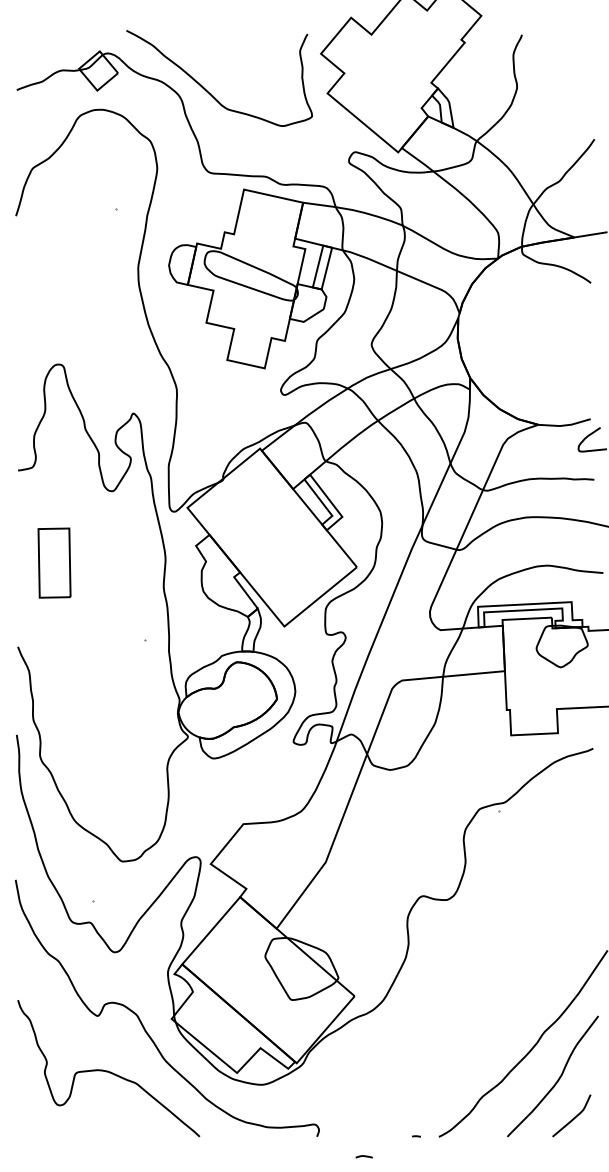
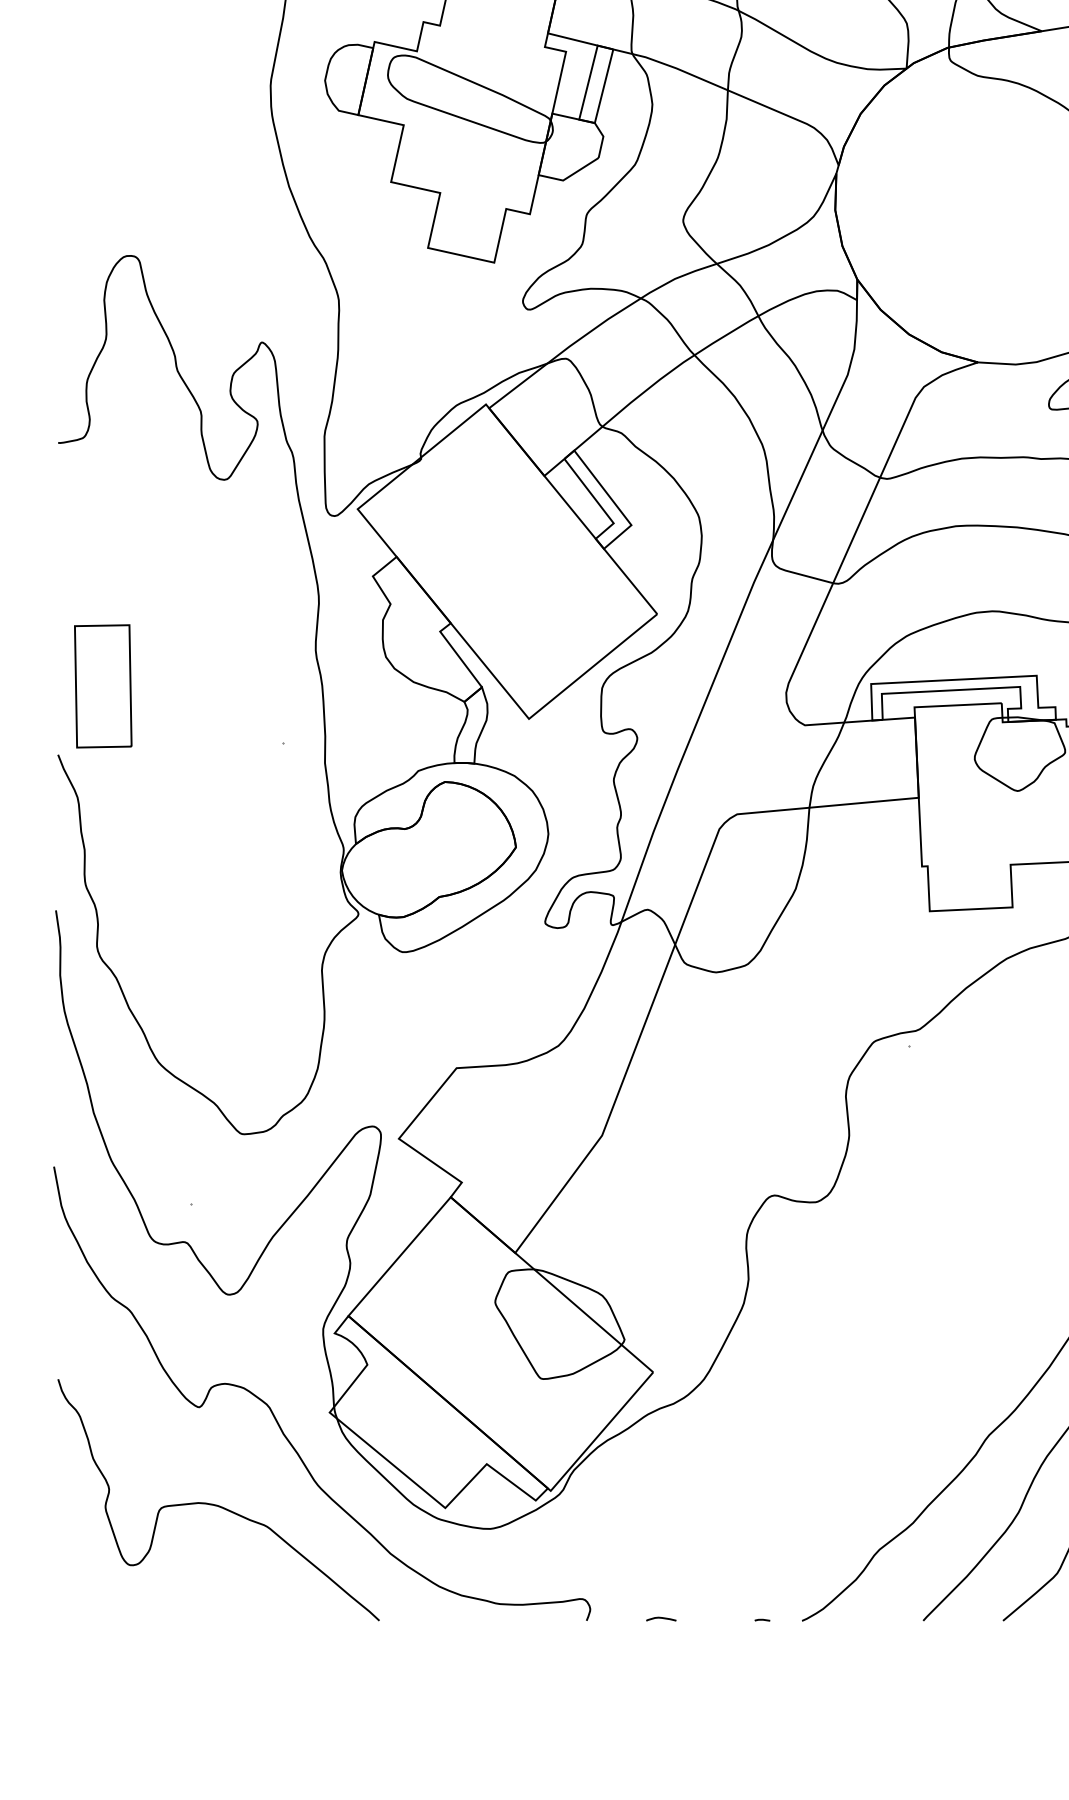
part: (54, 562) -> (103, 685), moved
line: (363, 1156) -> (659, 1618), moved

